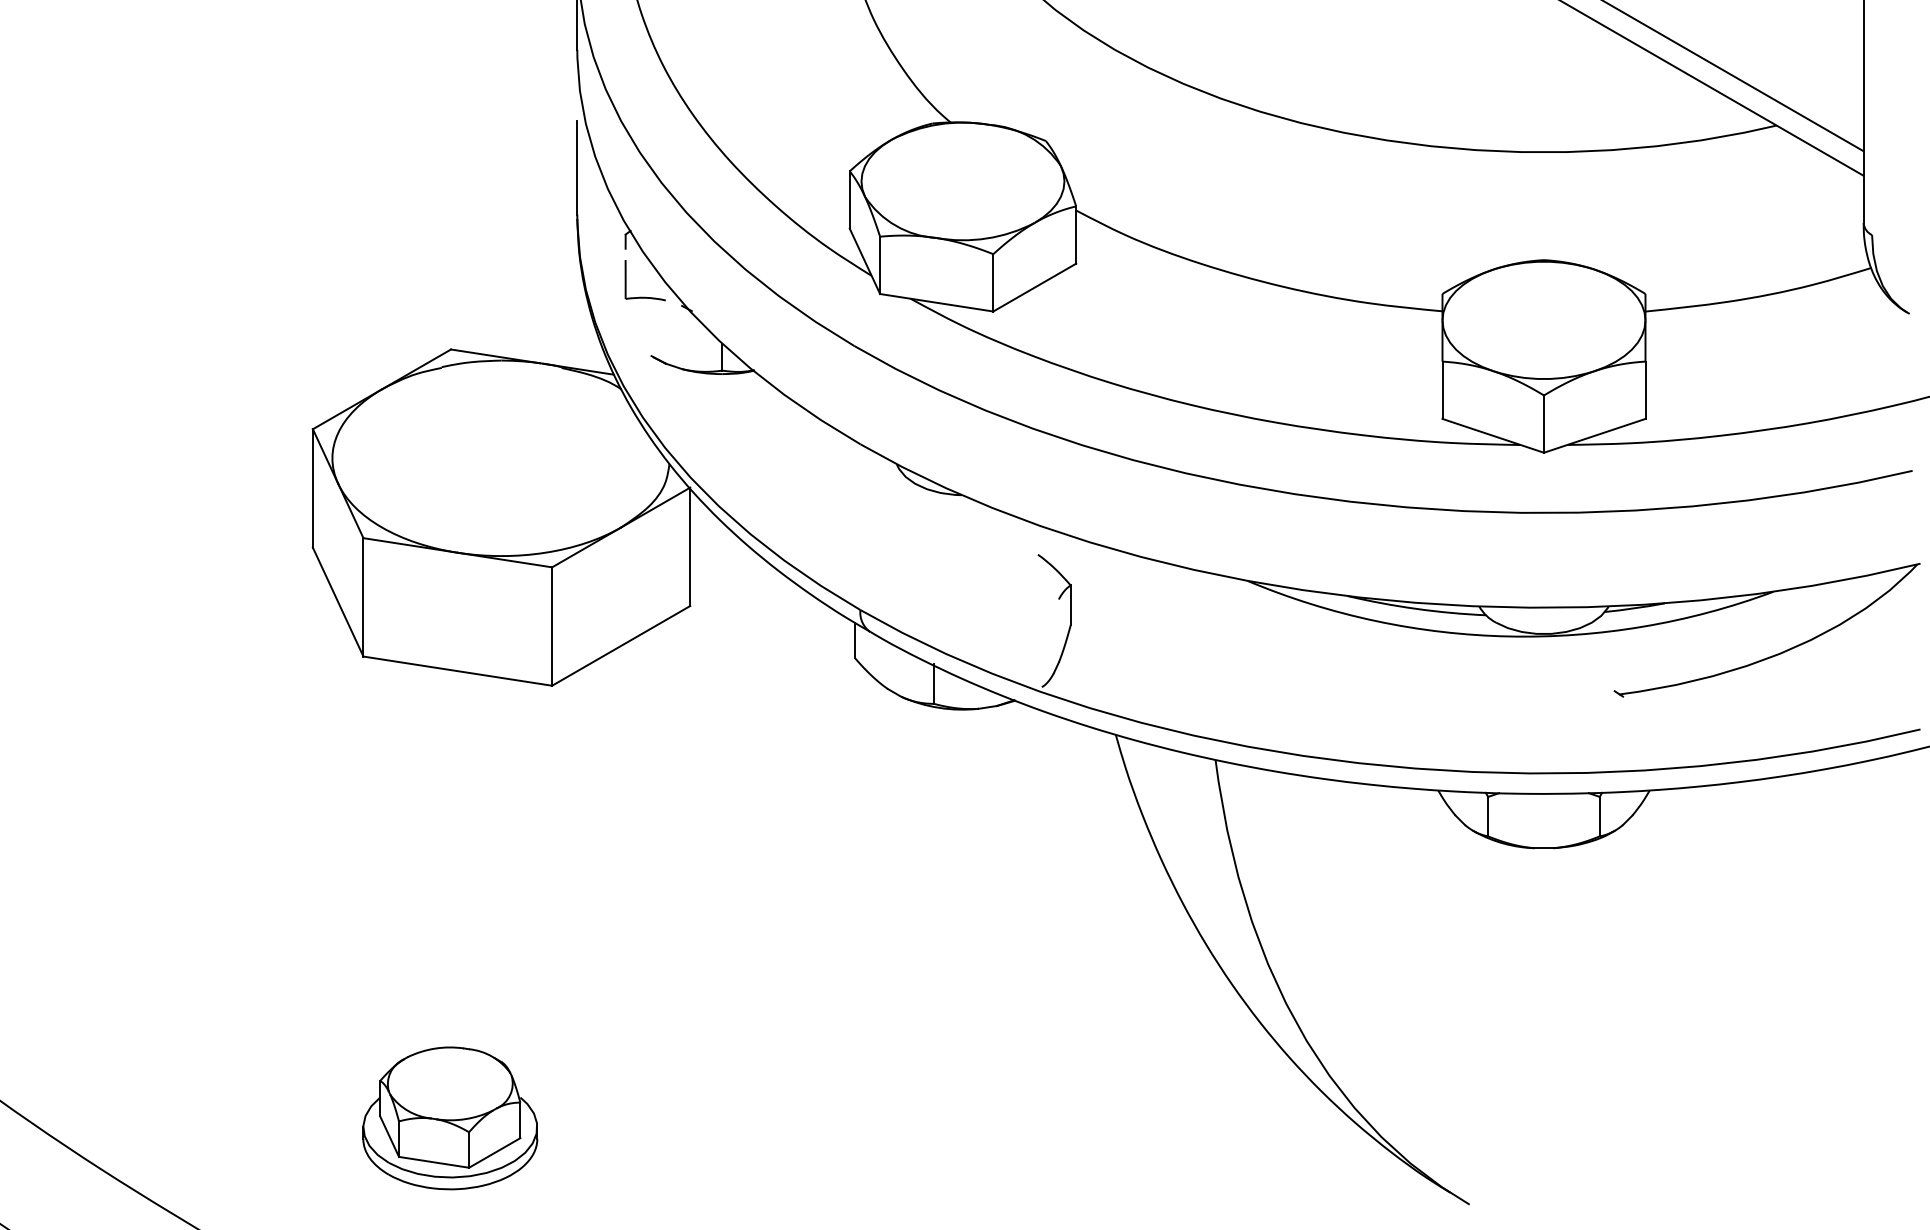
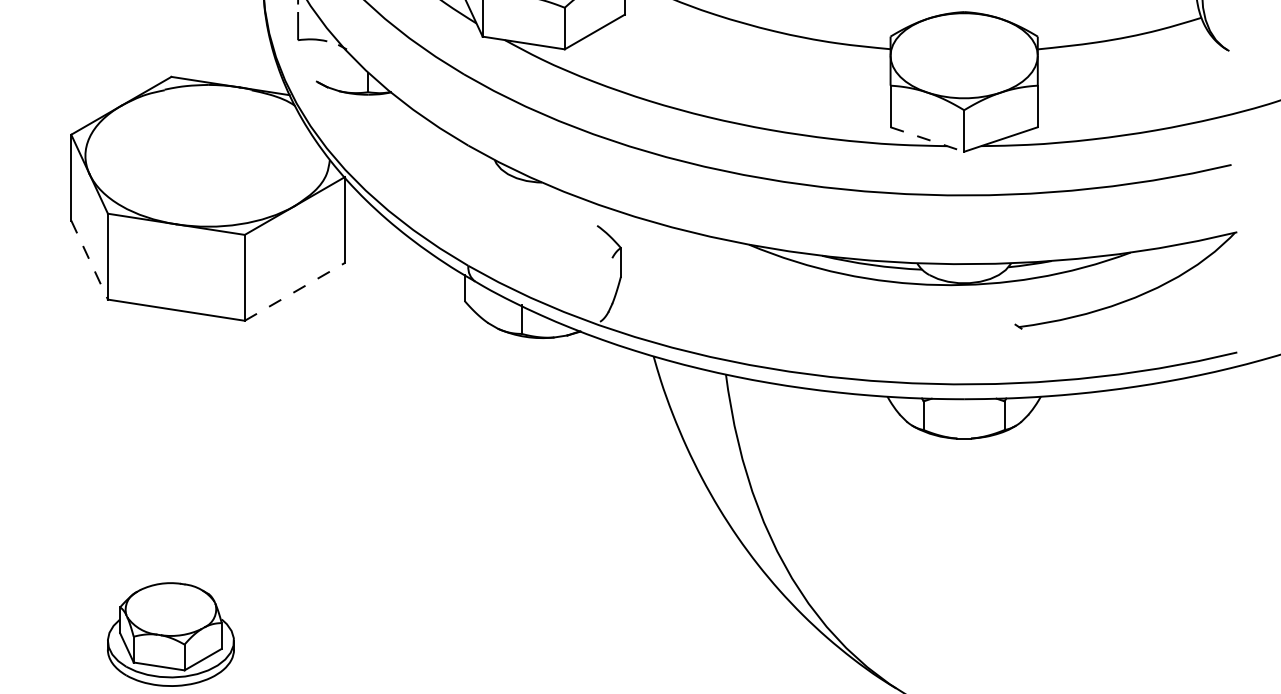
line: (1493, 436) -> (927, 139), solid -> dashed
line: (338, 602) -> (89, 260), solid -> dashed
line: (621, 645) -> (295, 291), solid -> dashed

